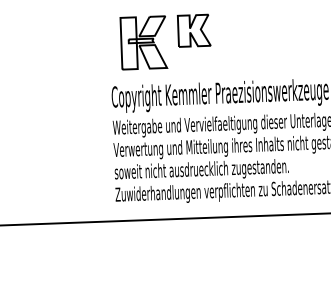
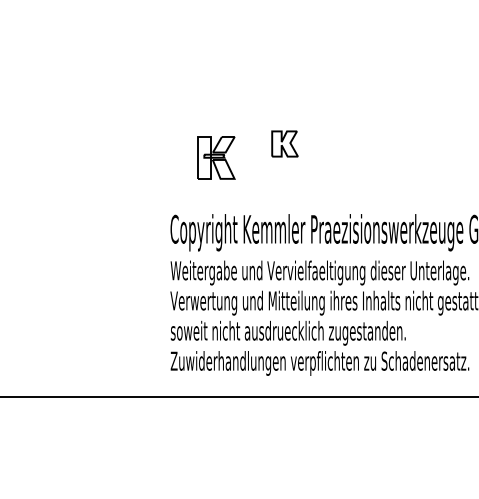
part: (193, 30) -> (284, 143), size x0.6
part: (143, 42) -> (216, 157), size x0.6

